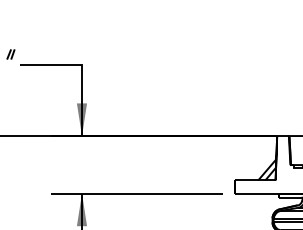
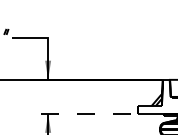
line: (137, 193) -> (80, 113), solid -> dashed

